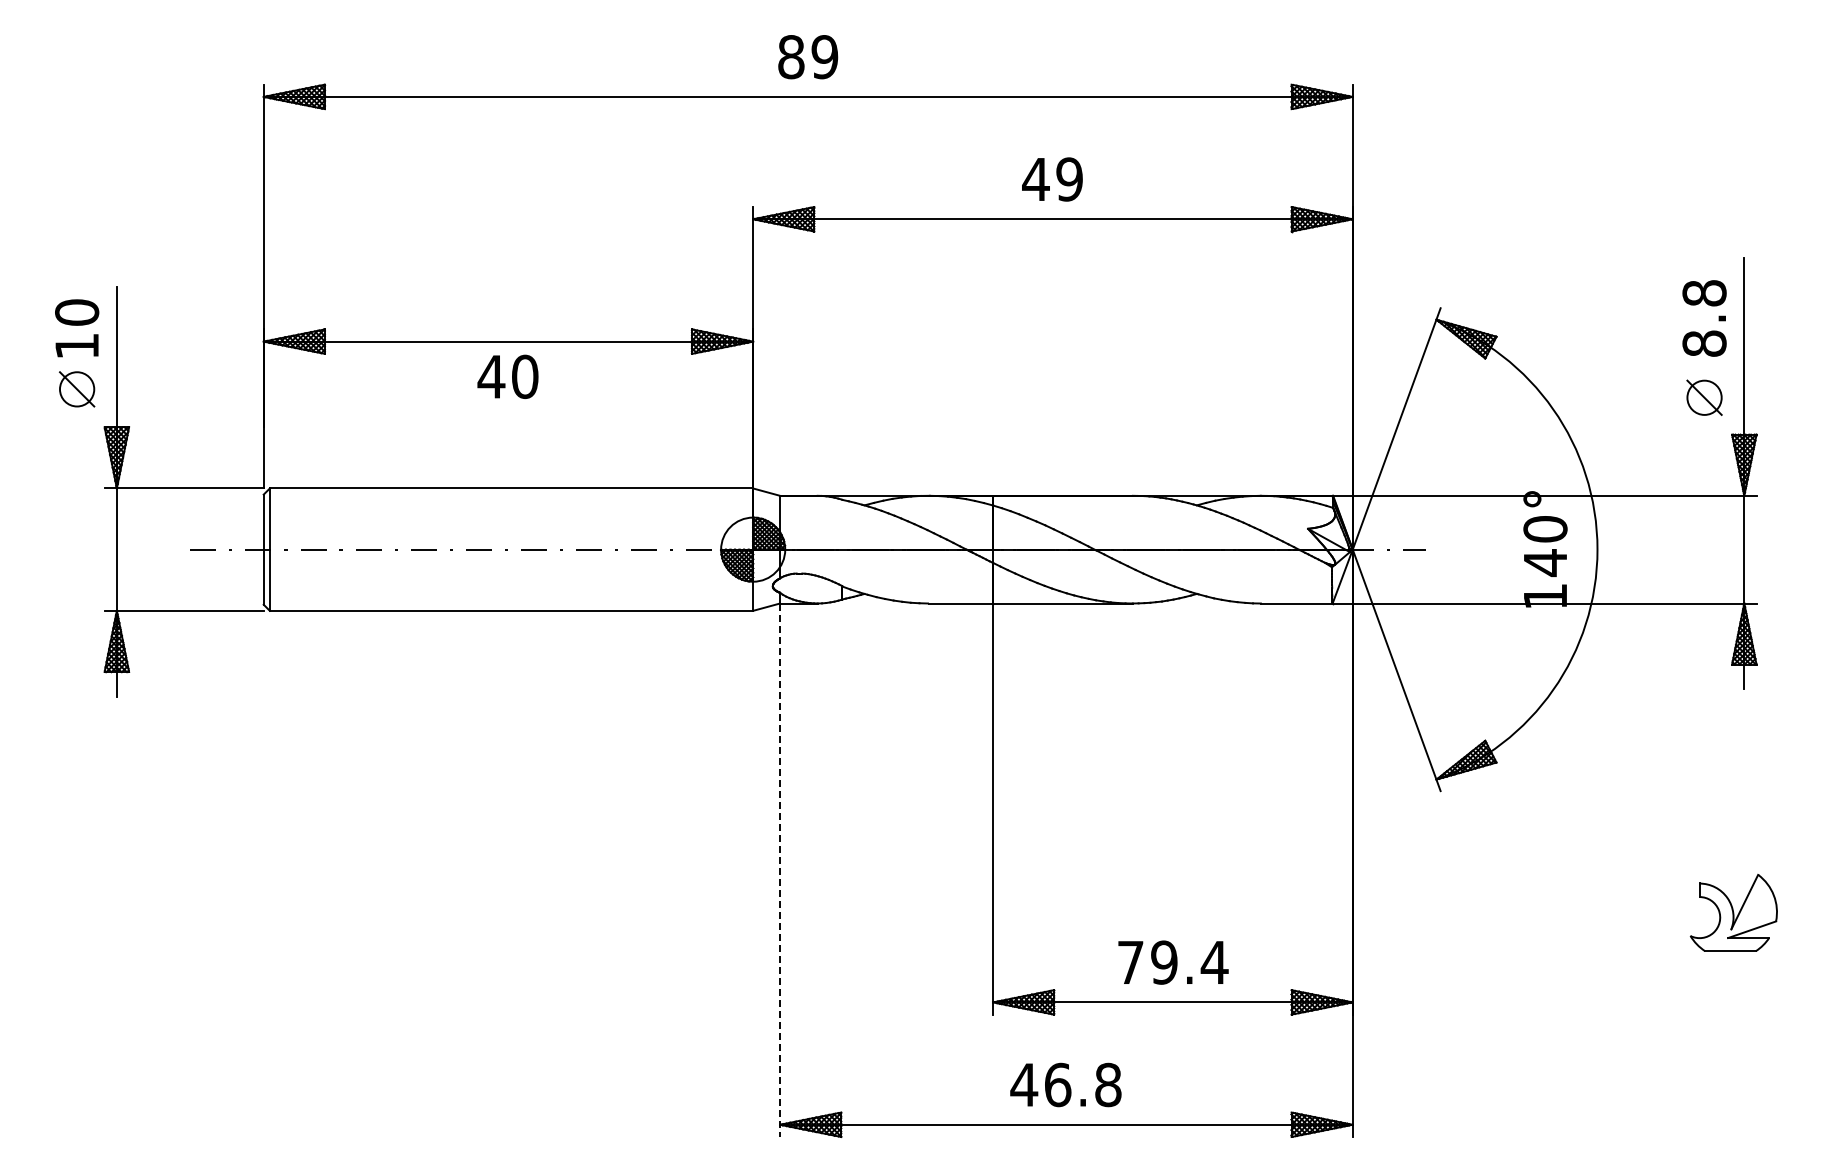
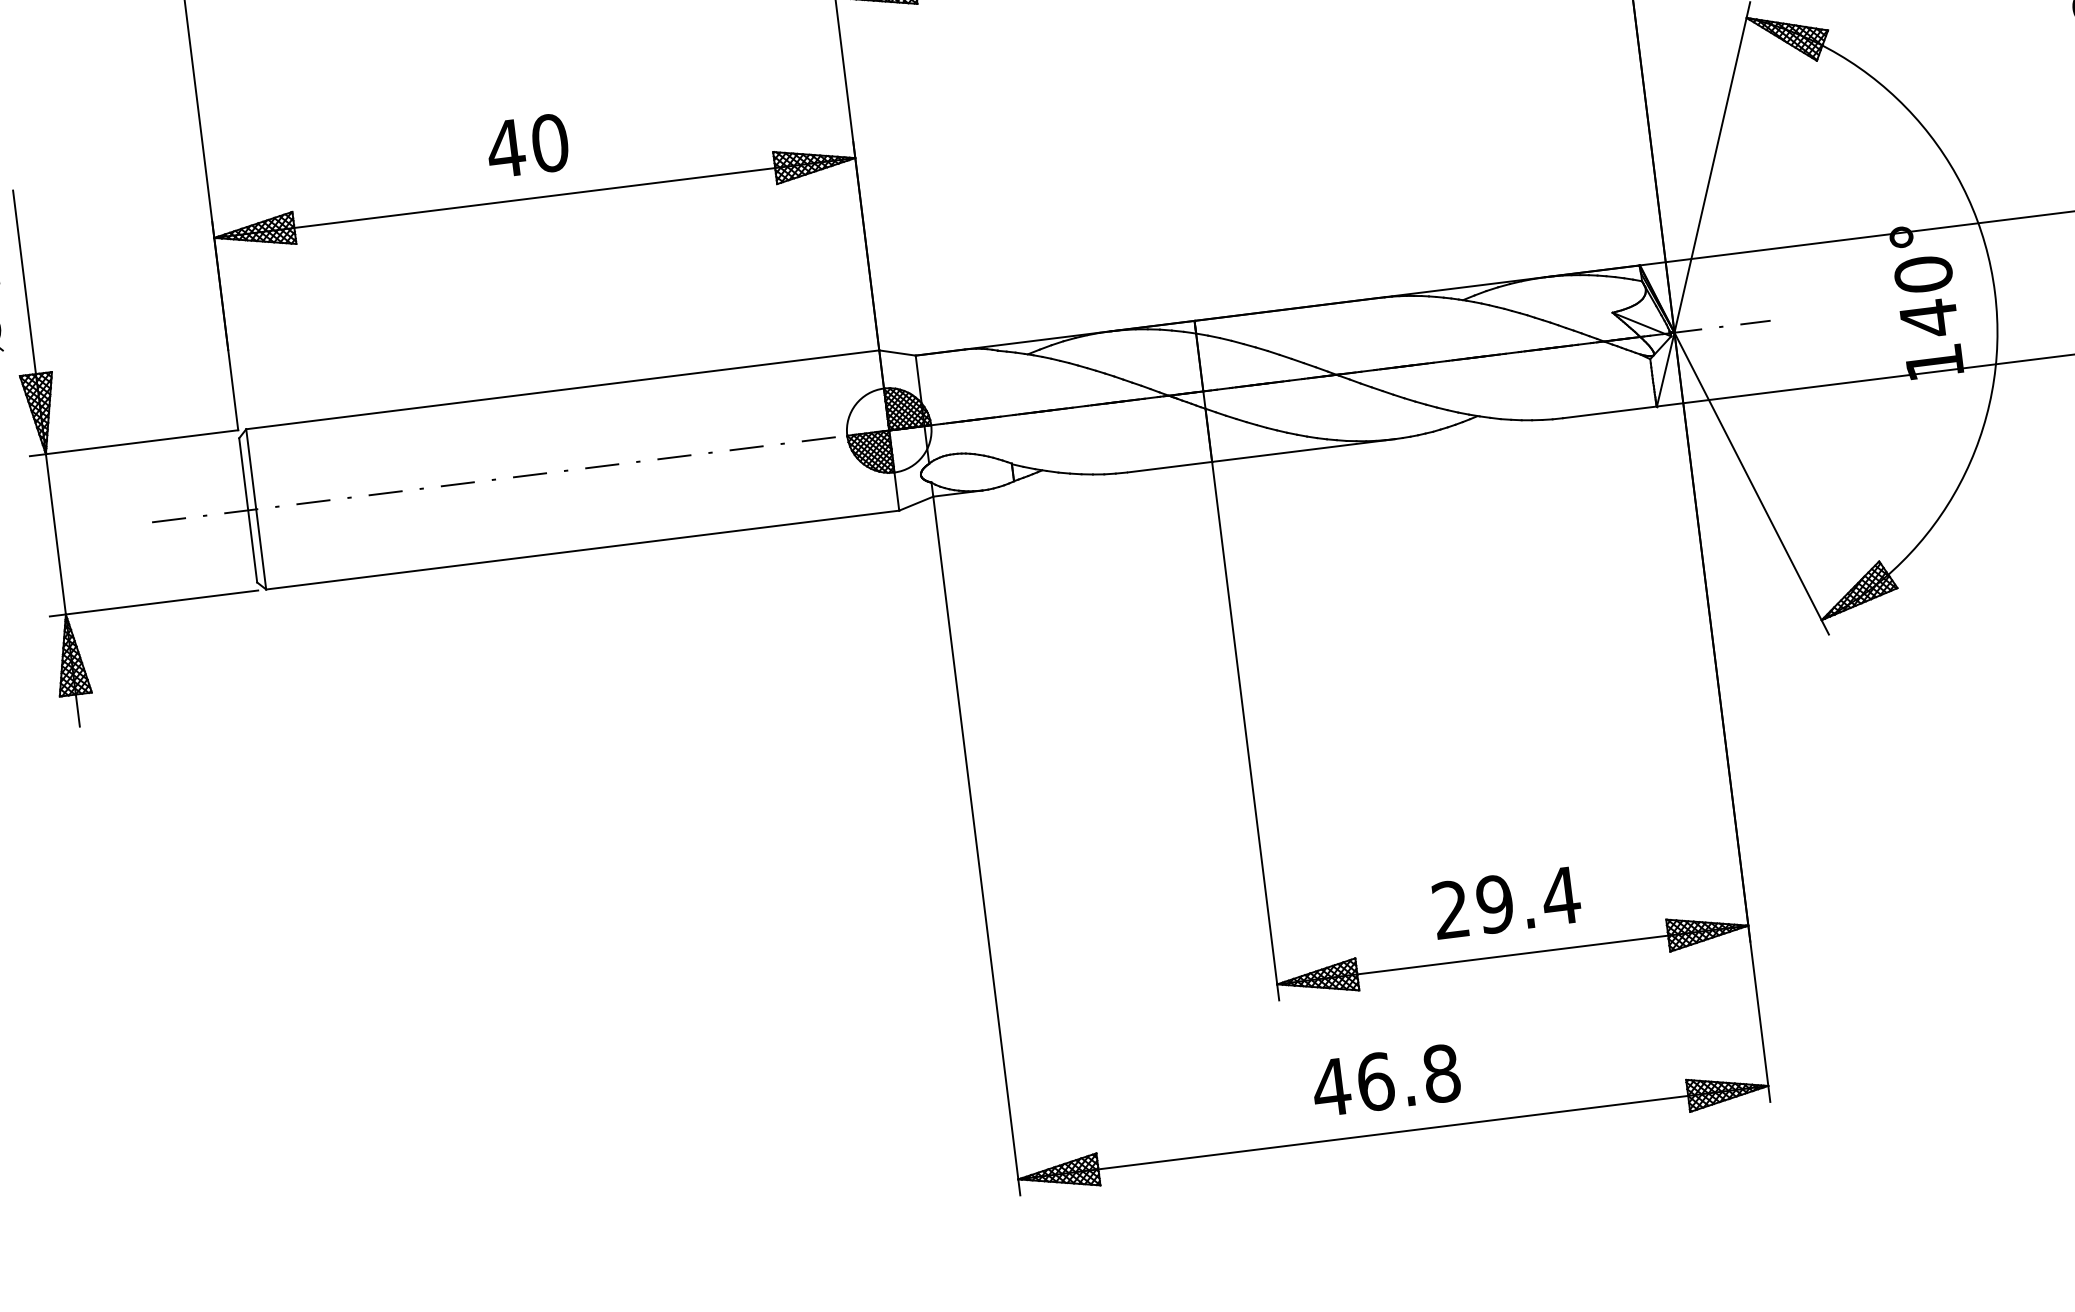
text: (507, 376) -> (526, 145), moved
line: (780, 870) -> (977, 846), dashed -> solid
text: (1130, 961) -> (1450, 908), 79.4 -> 29.4

